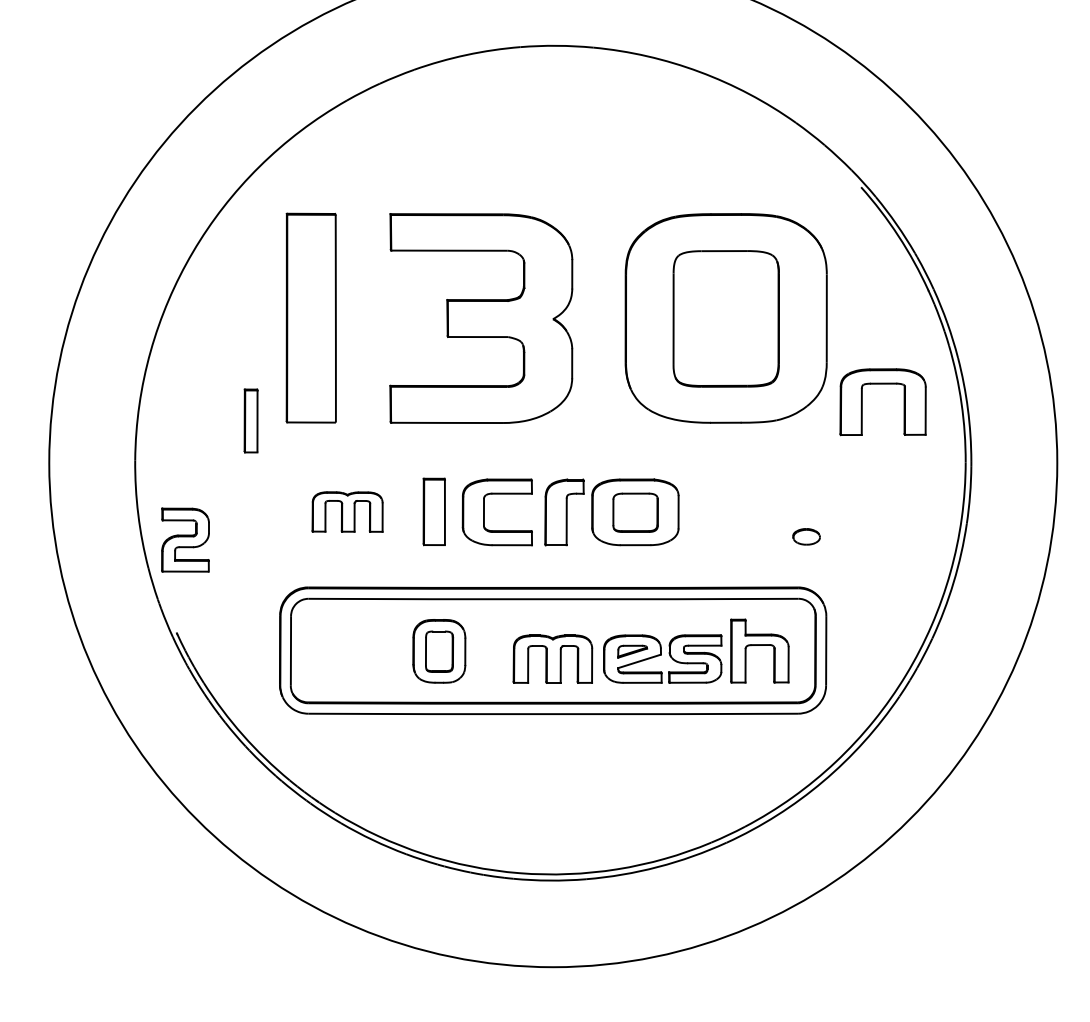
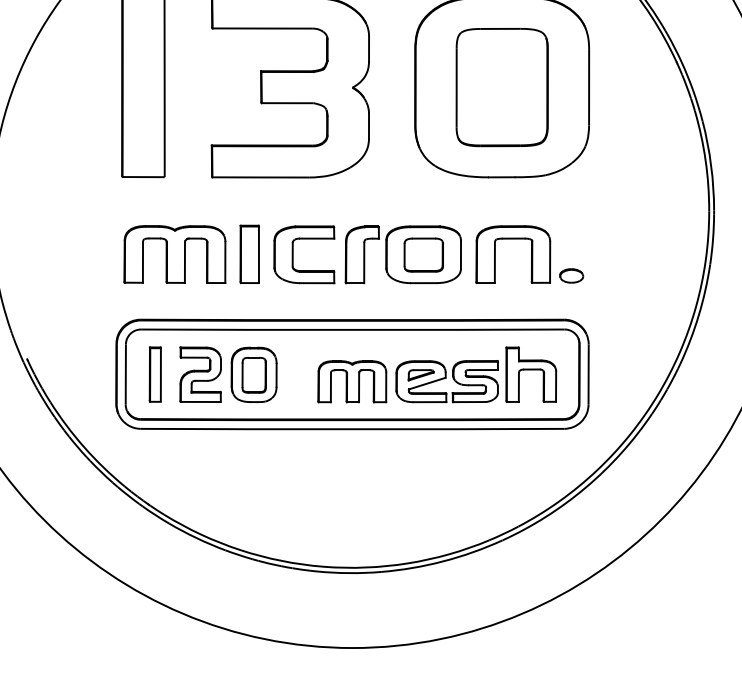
part: (882, 384) -> (512, 239), moved
part: (250, 420) -> (154, 374), moved
part: (347, 511) -> (174, 254), size x1.67
part: (185, 539) -> (200, 374), moved

